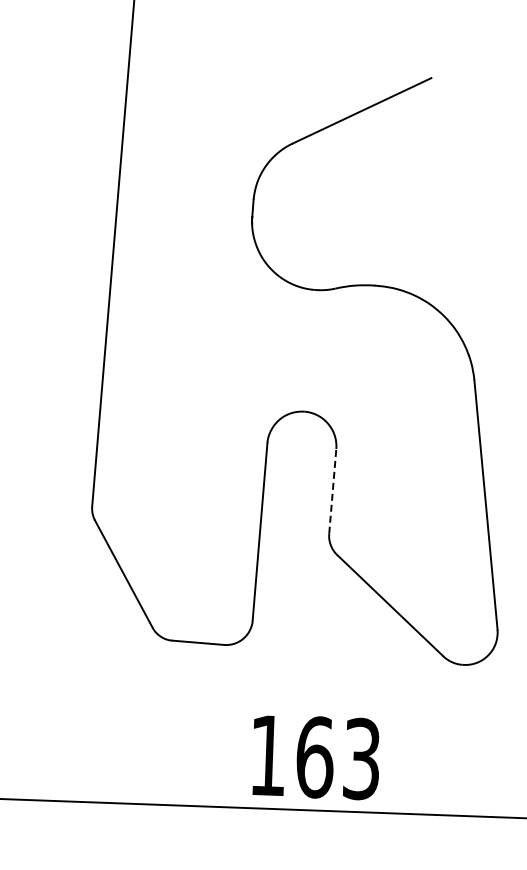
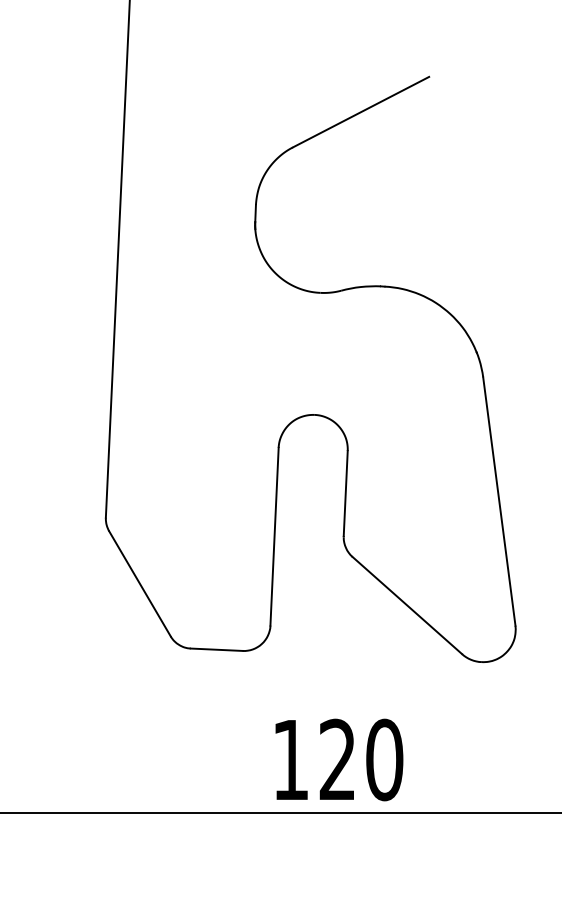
line: (332, 490) -> (345, 492), dashed -> solid
text: (338, 757) -> (361, 759), 163 -> 120

